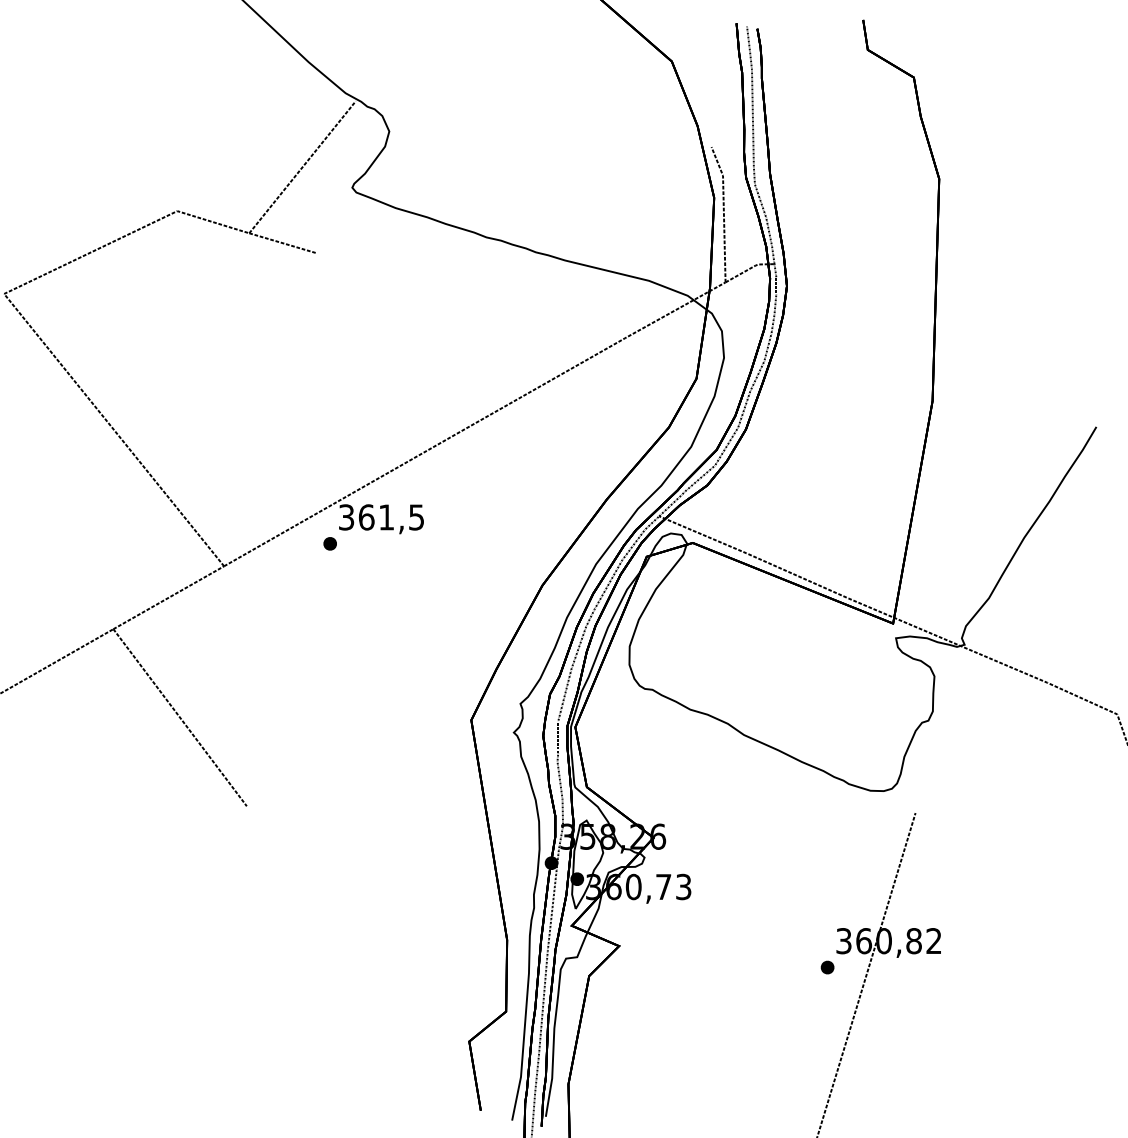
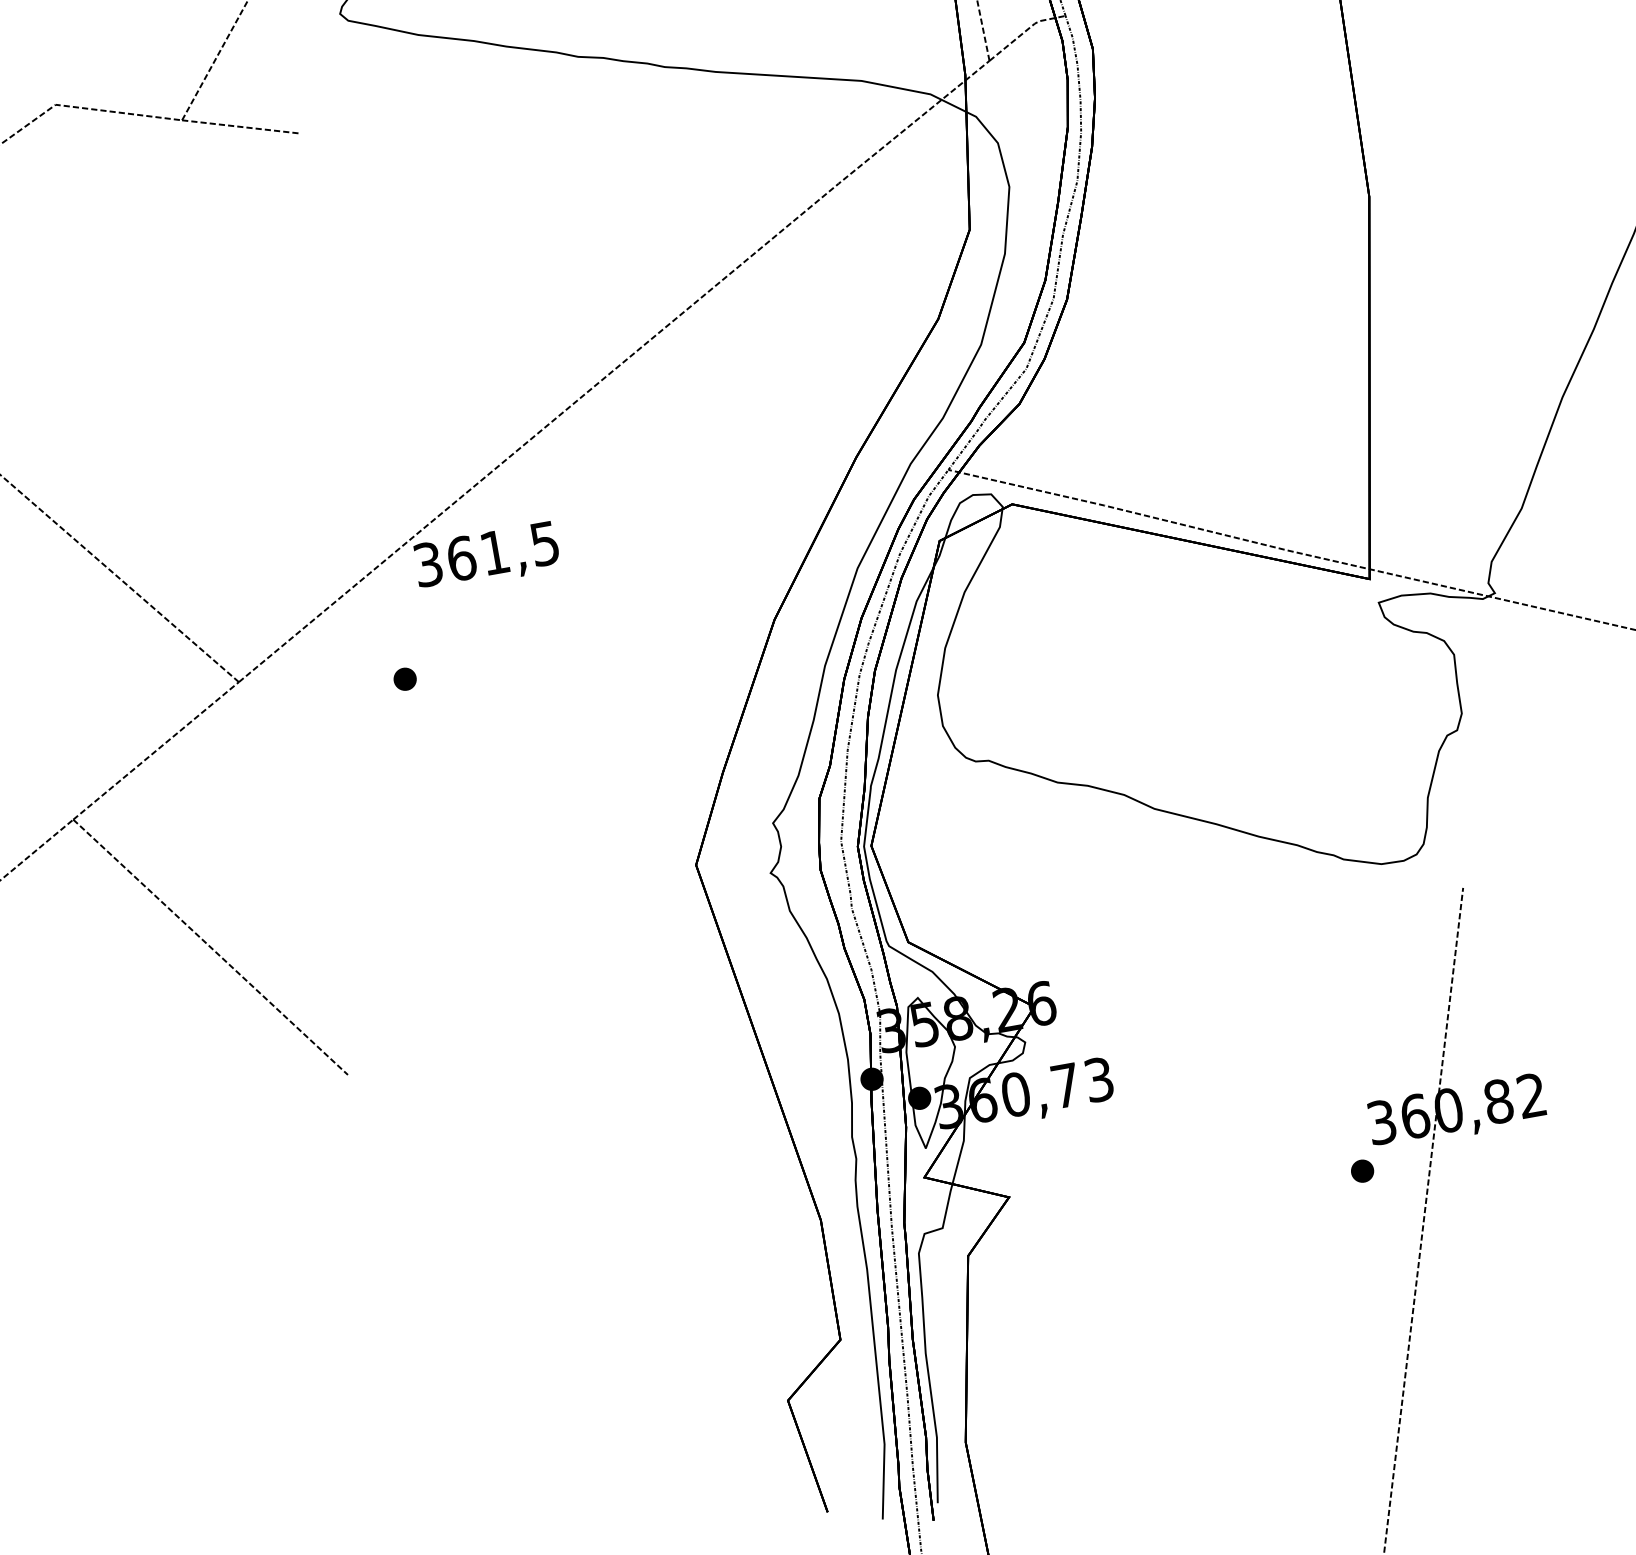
part: (329, 543) -> (403, 678), moved

